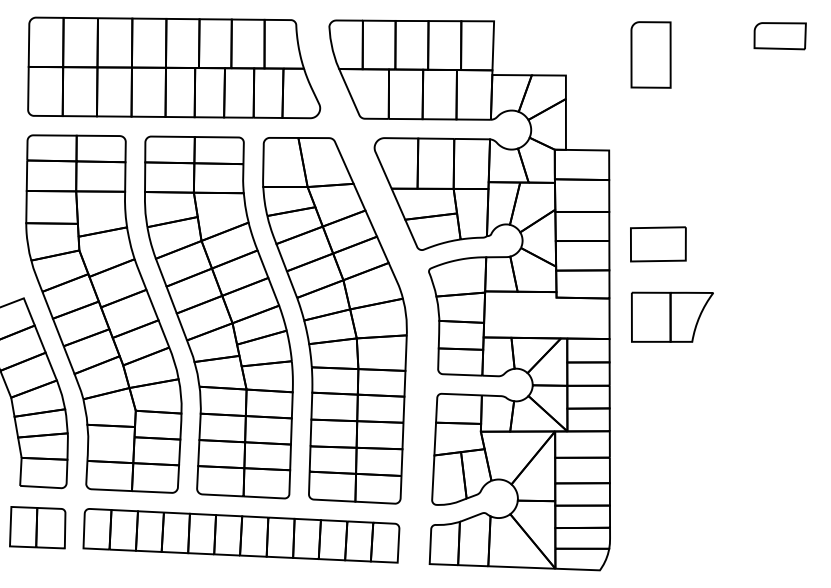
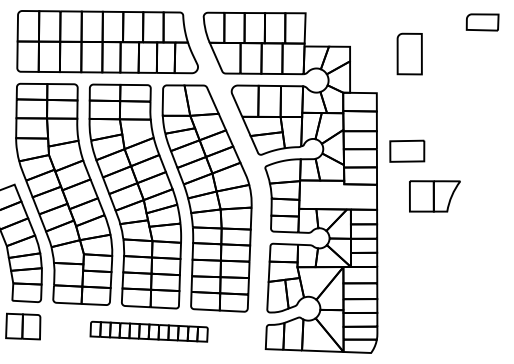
part: (650, 54) -> (409, 53), moved
part: (671, 317) -> (434, 196), moved
part: (240, 535) -> (148, 331), size x0.6

